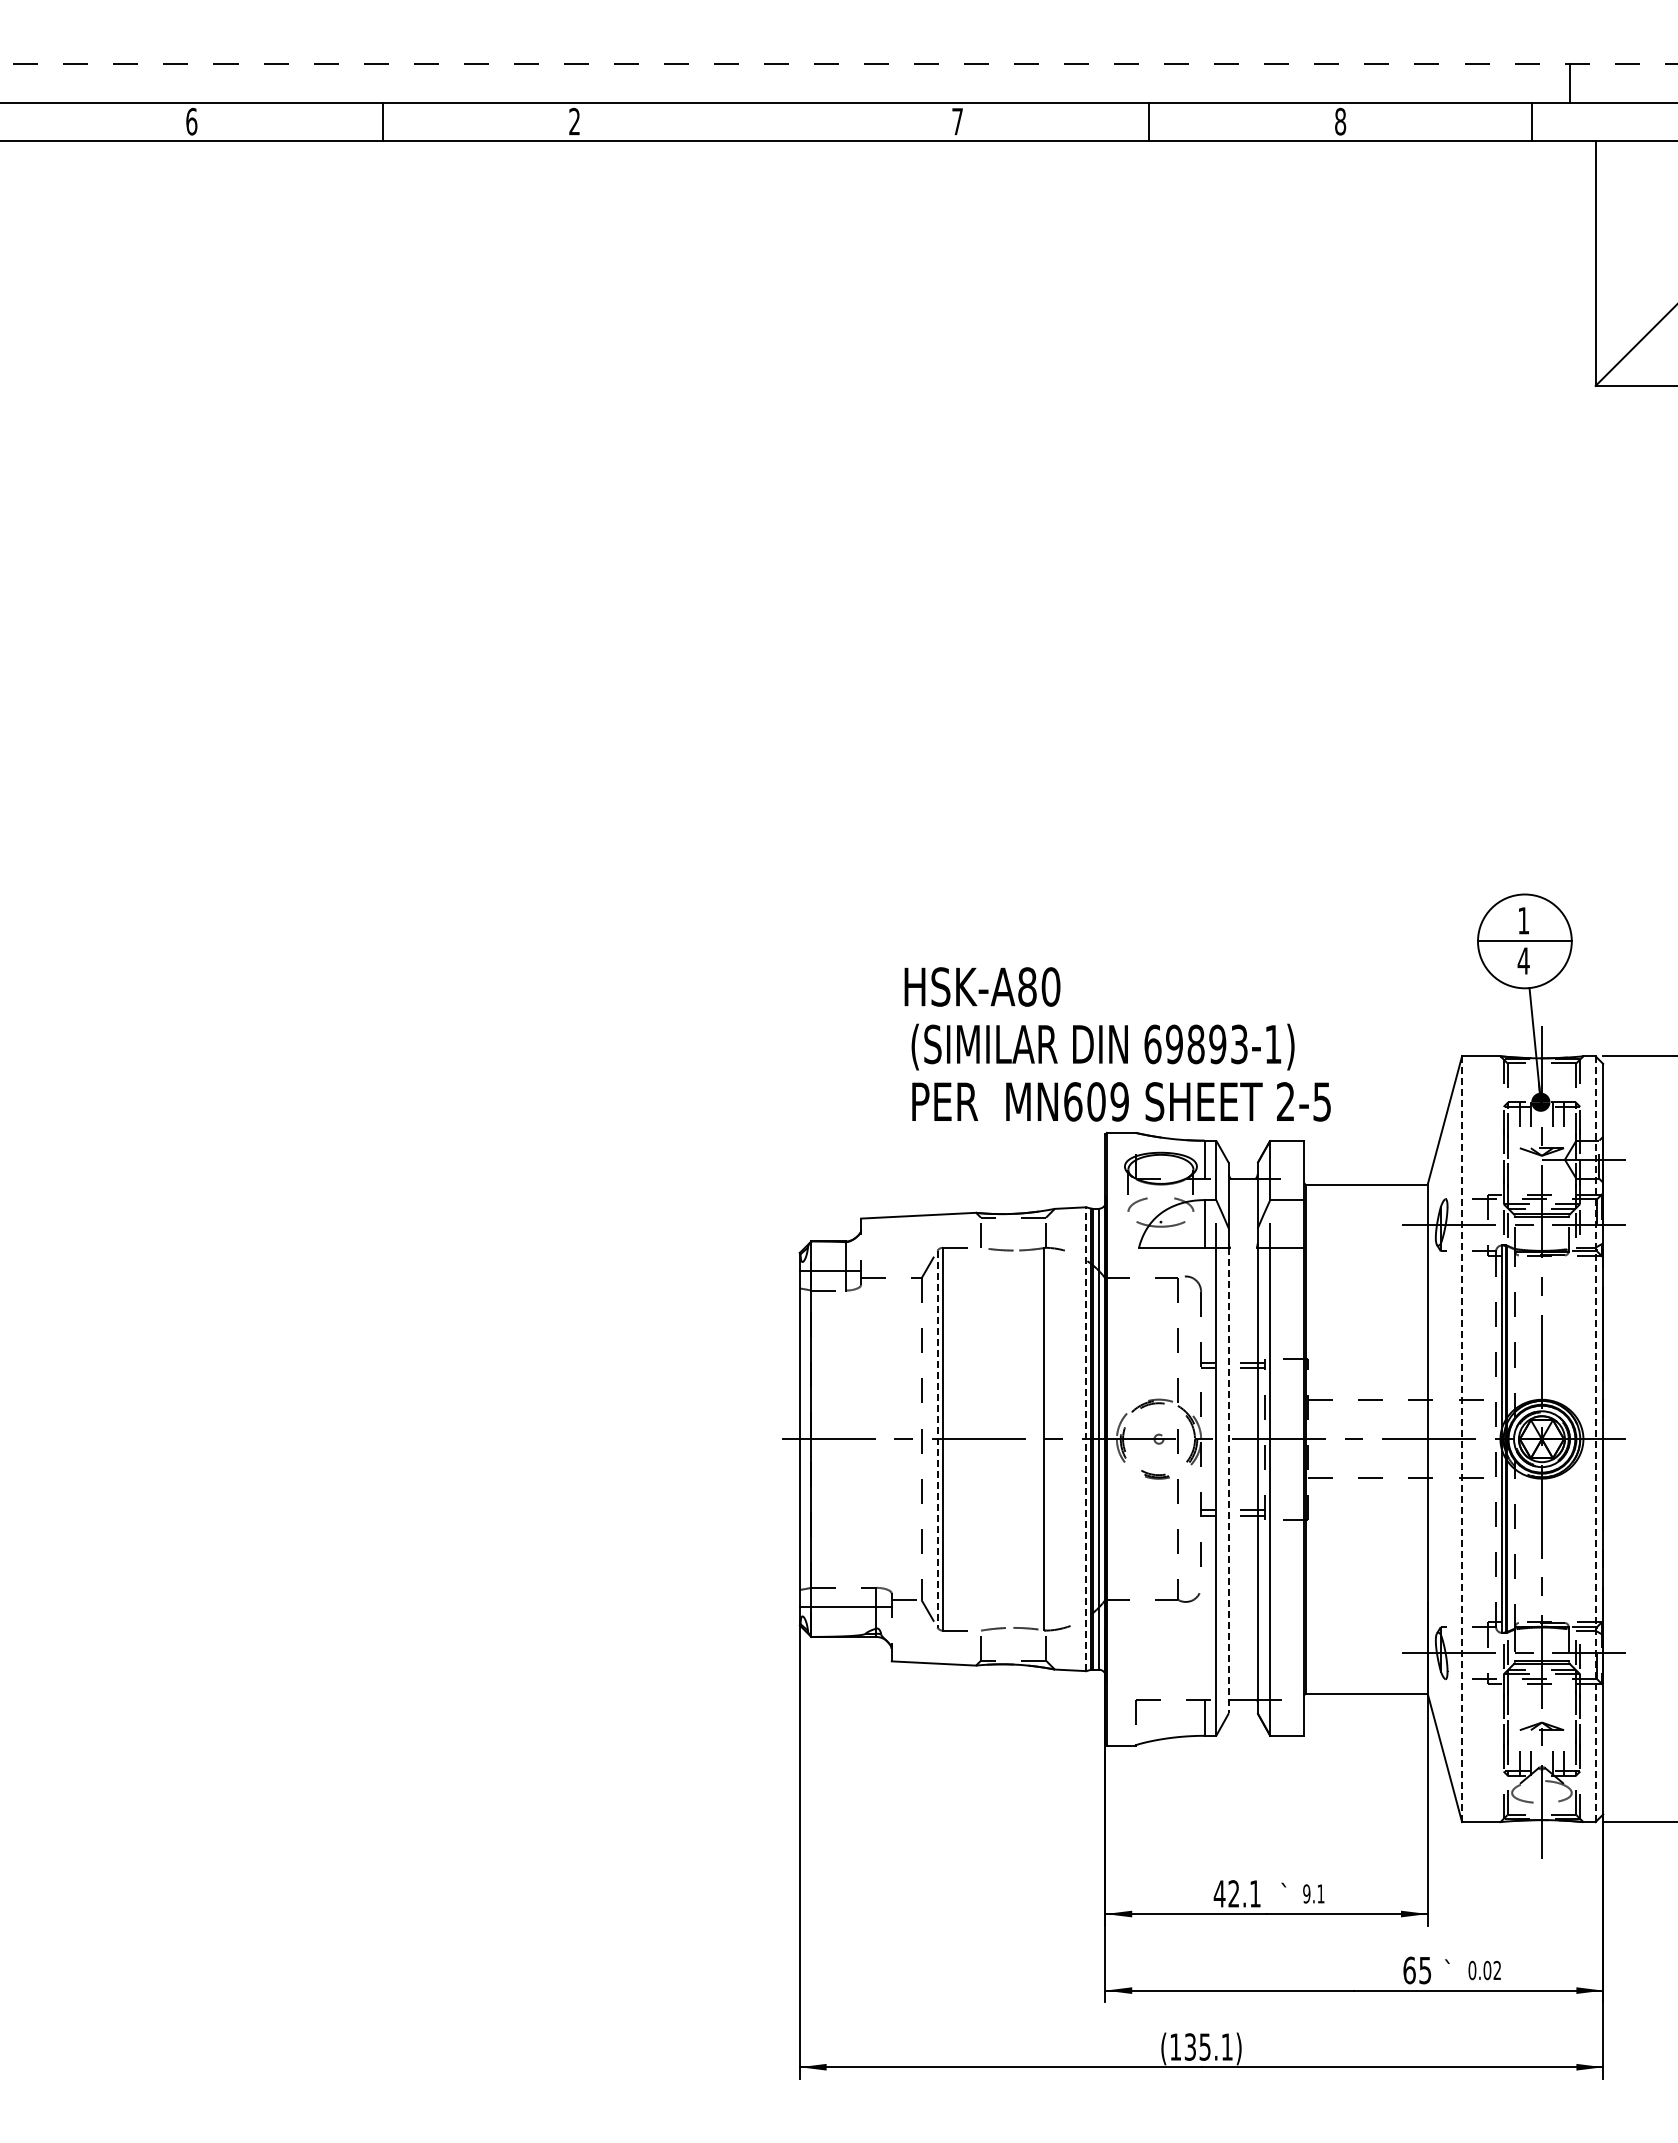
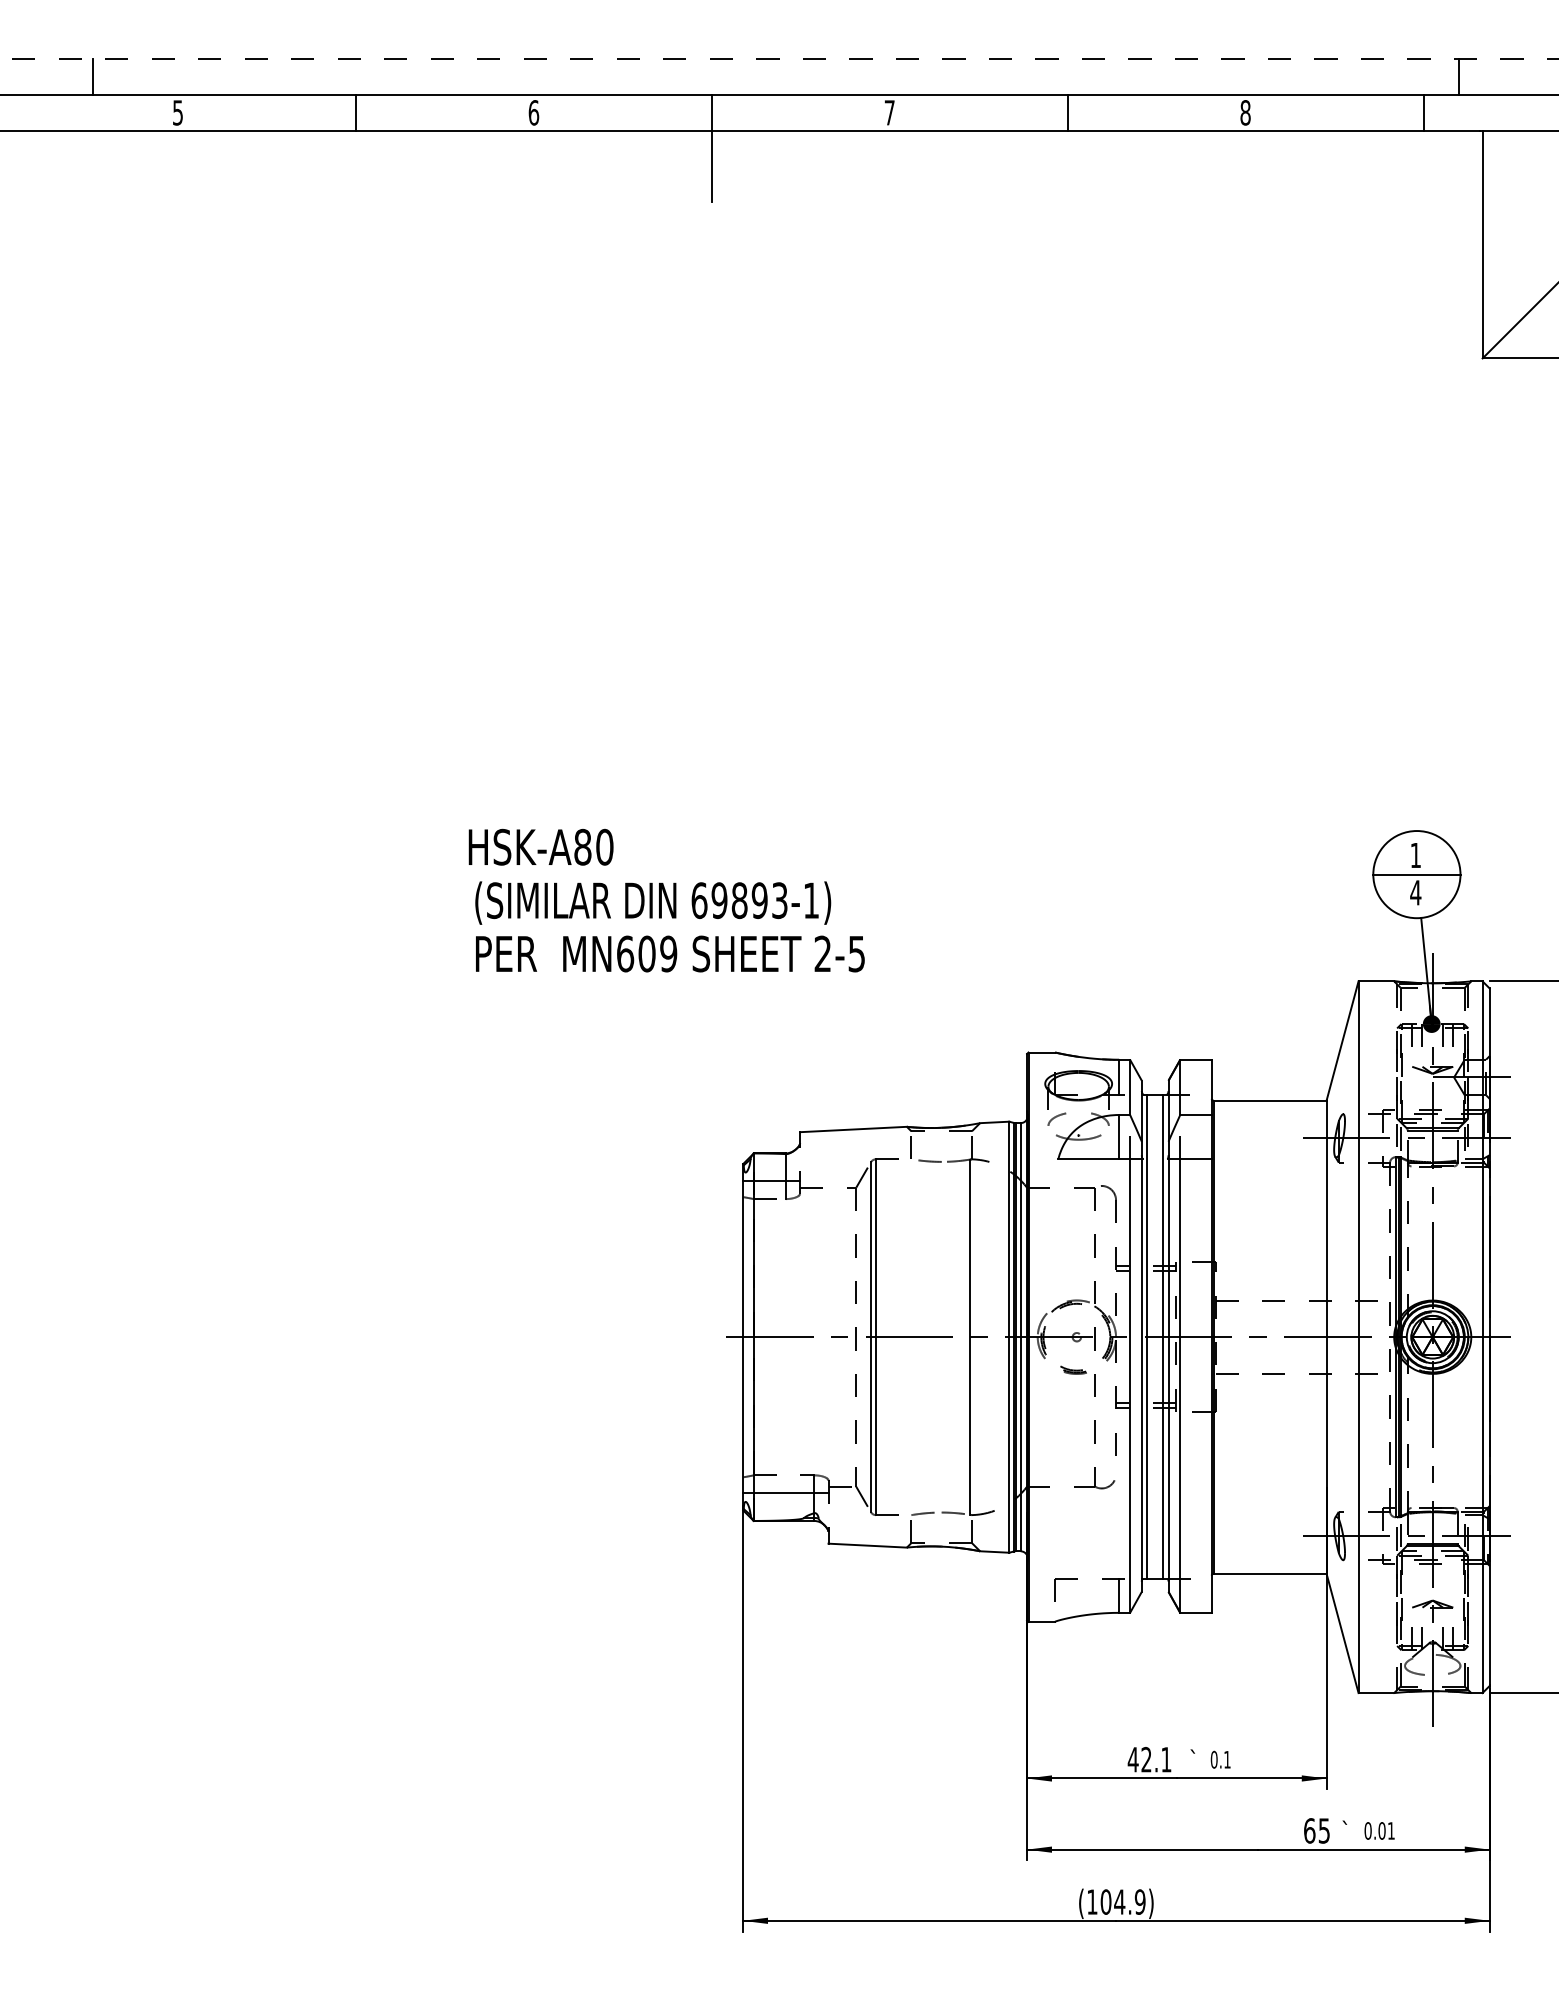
line: (99, 83) -> (92, 77), added
text: (191, 121) -> (177, 112), 6 -> 5
text: (574, 121) -> (533, 112), 2 -> 6
line: (766, 159) -> (712, 147), added
text: (1117, 1044) -> (666, 900), moved
line: (1234, 1438) -> (1147, 1336), added
line: (1251, 1438) -> (1162, 1336), added
line: (937, 1439) -> (871, 1337), dashed -> solid
line: (1086, 1439) -> (1009, 1337), dashed -> solid
line: (1462, 1439) -> (1358, 1337), dashed -> solid
line: (1595, 1439) -> (1482, 1337), dashed -> solid
line: (1228, 1480) -> (1141, 1375), dashed -> solid
text: (1306, 1893) -> (1213, 1759), 9.1 -> 0.1
text: (1496, 1969) -> (1390, 1830), 0.02 -> 0.01
text: (1208, 2046) -> (1122, 1901), (135.1) -> (104.9)

